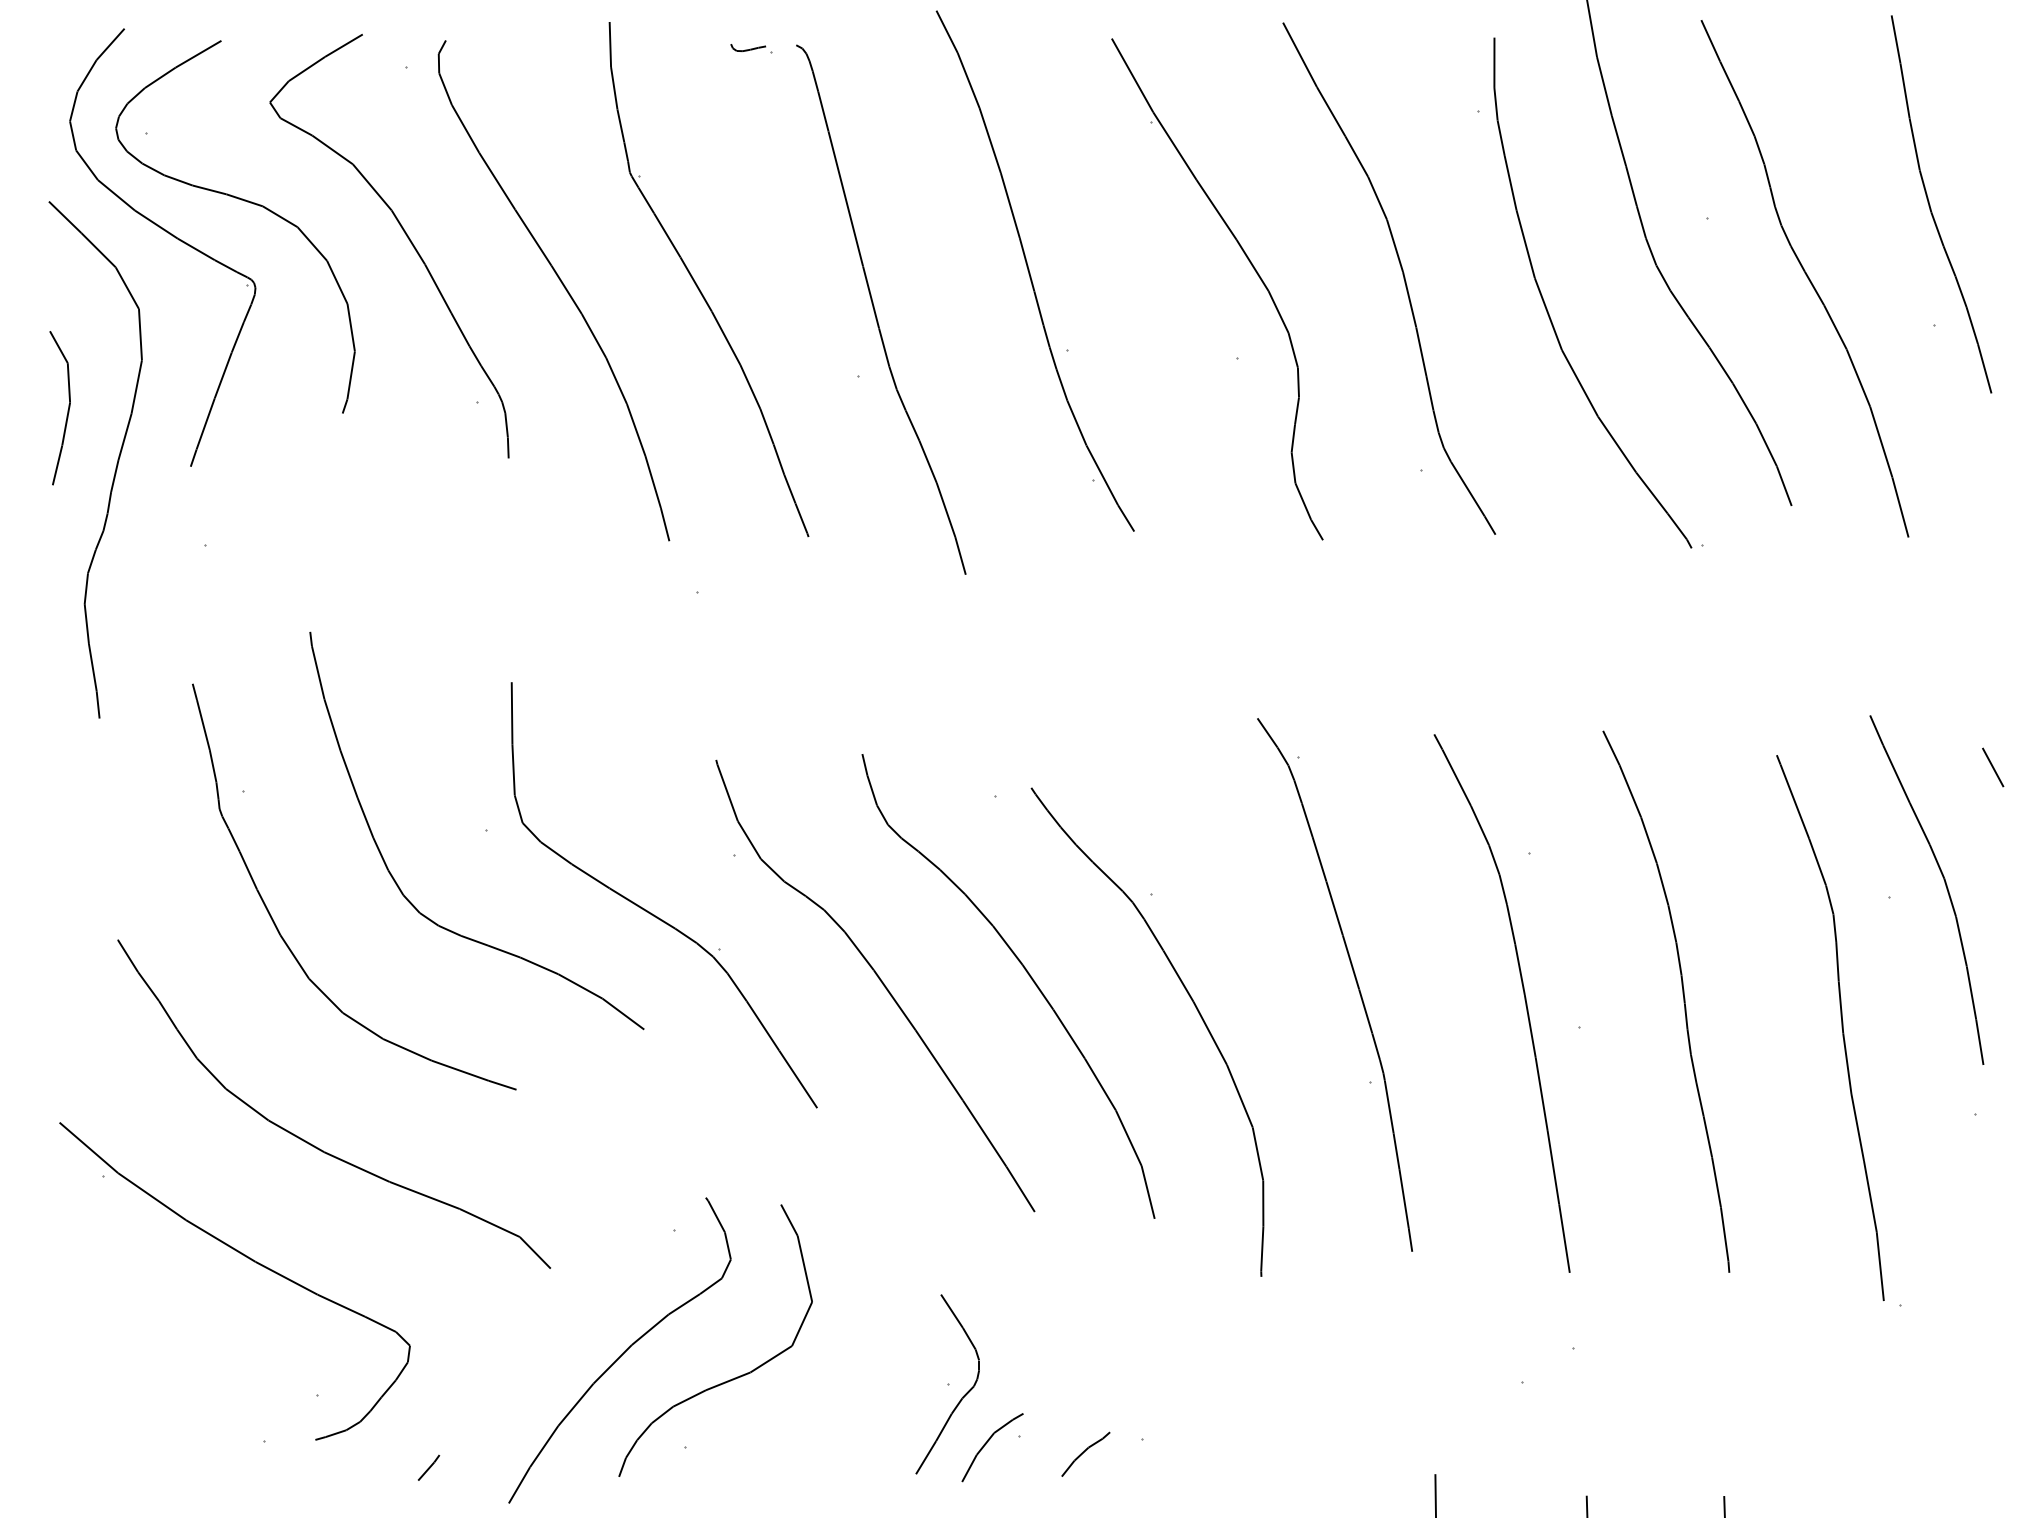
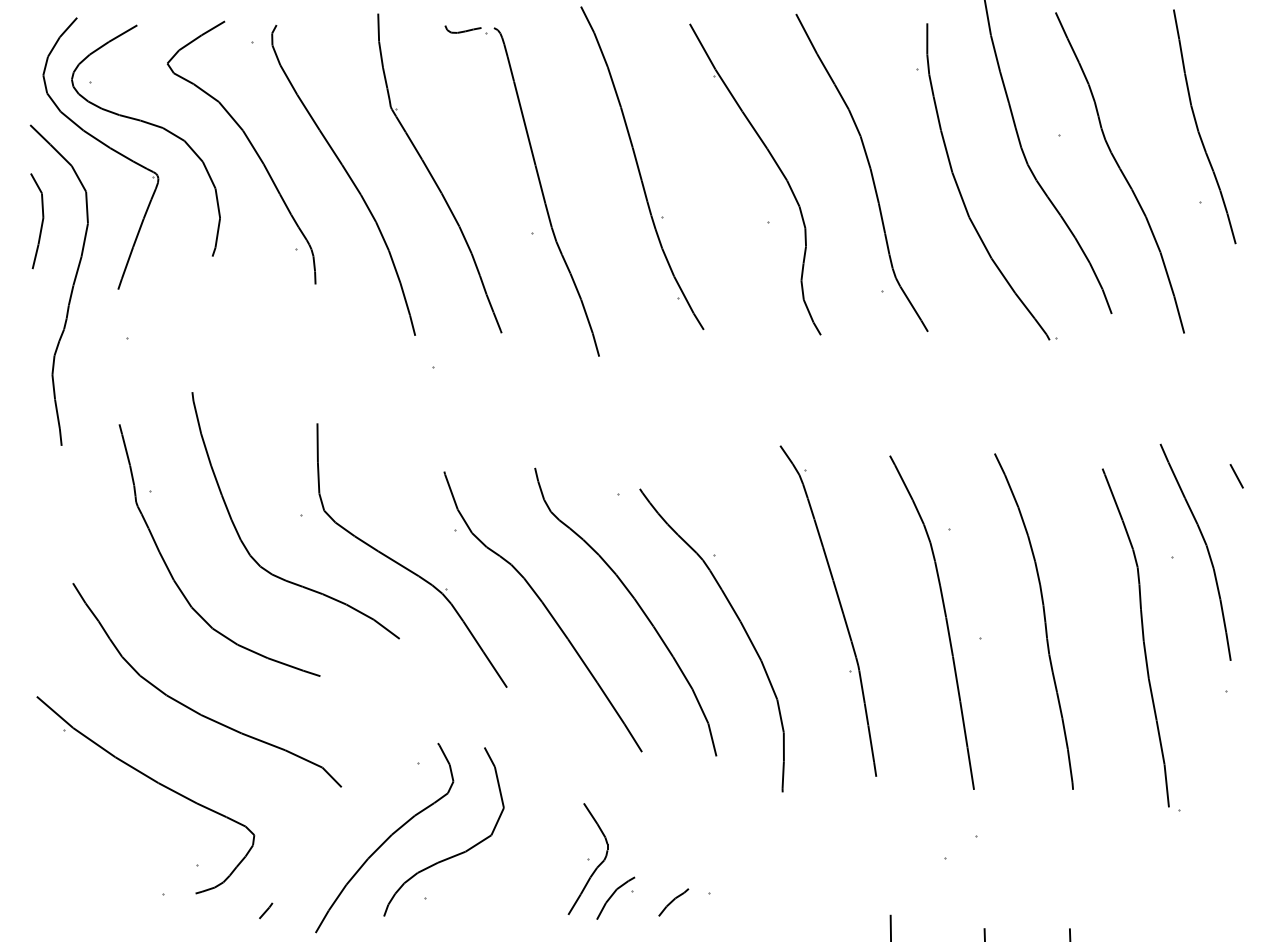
part: (750, 47) -> (465, 29), size x1.67
line: (67, 408) -> (41, 221), moved

